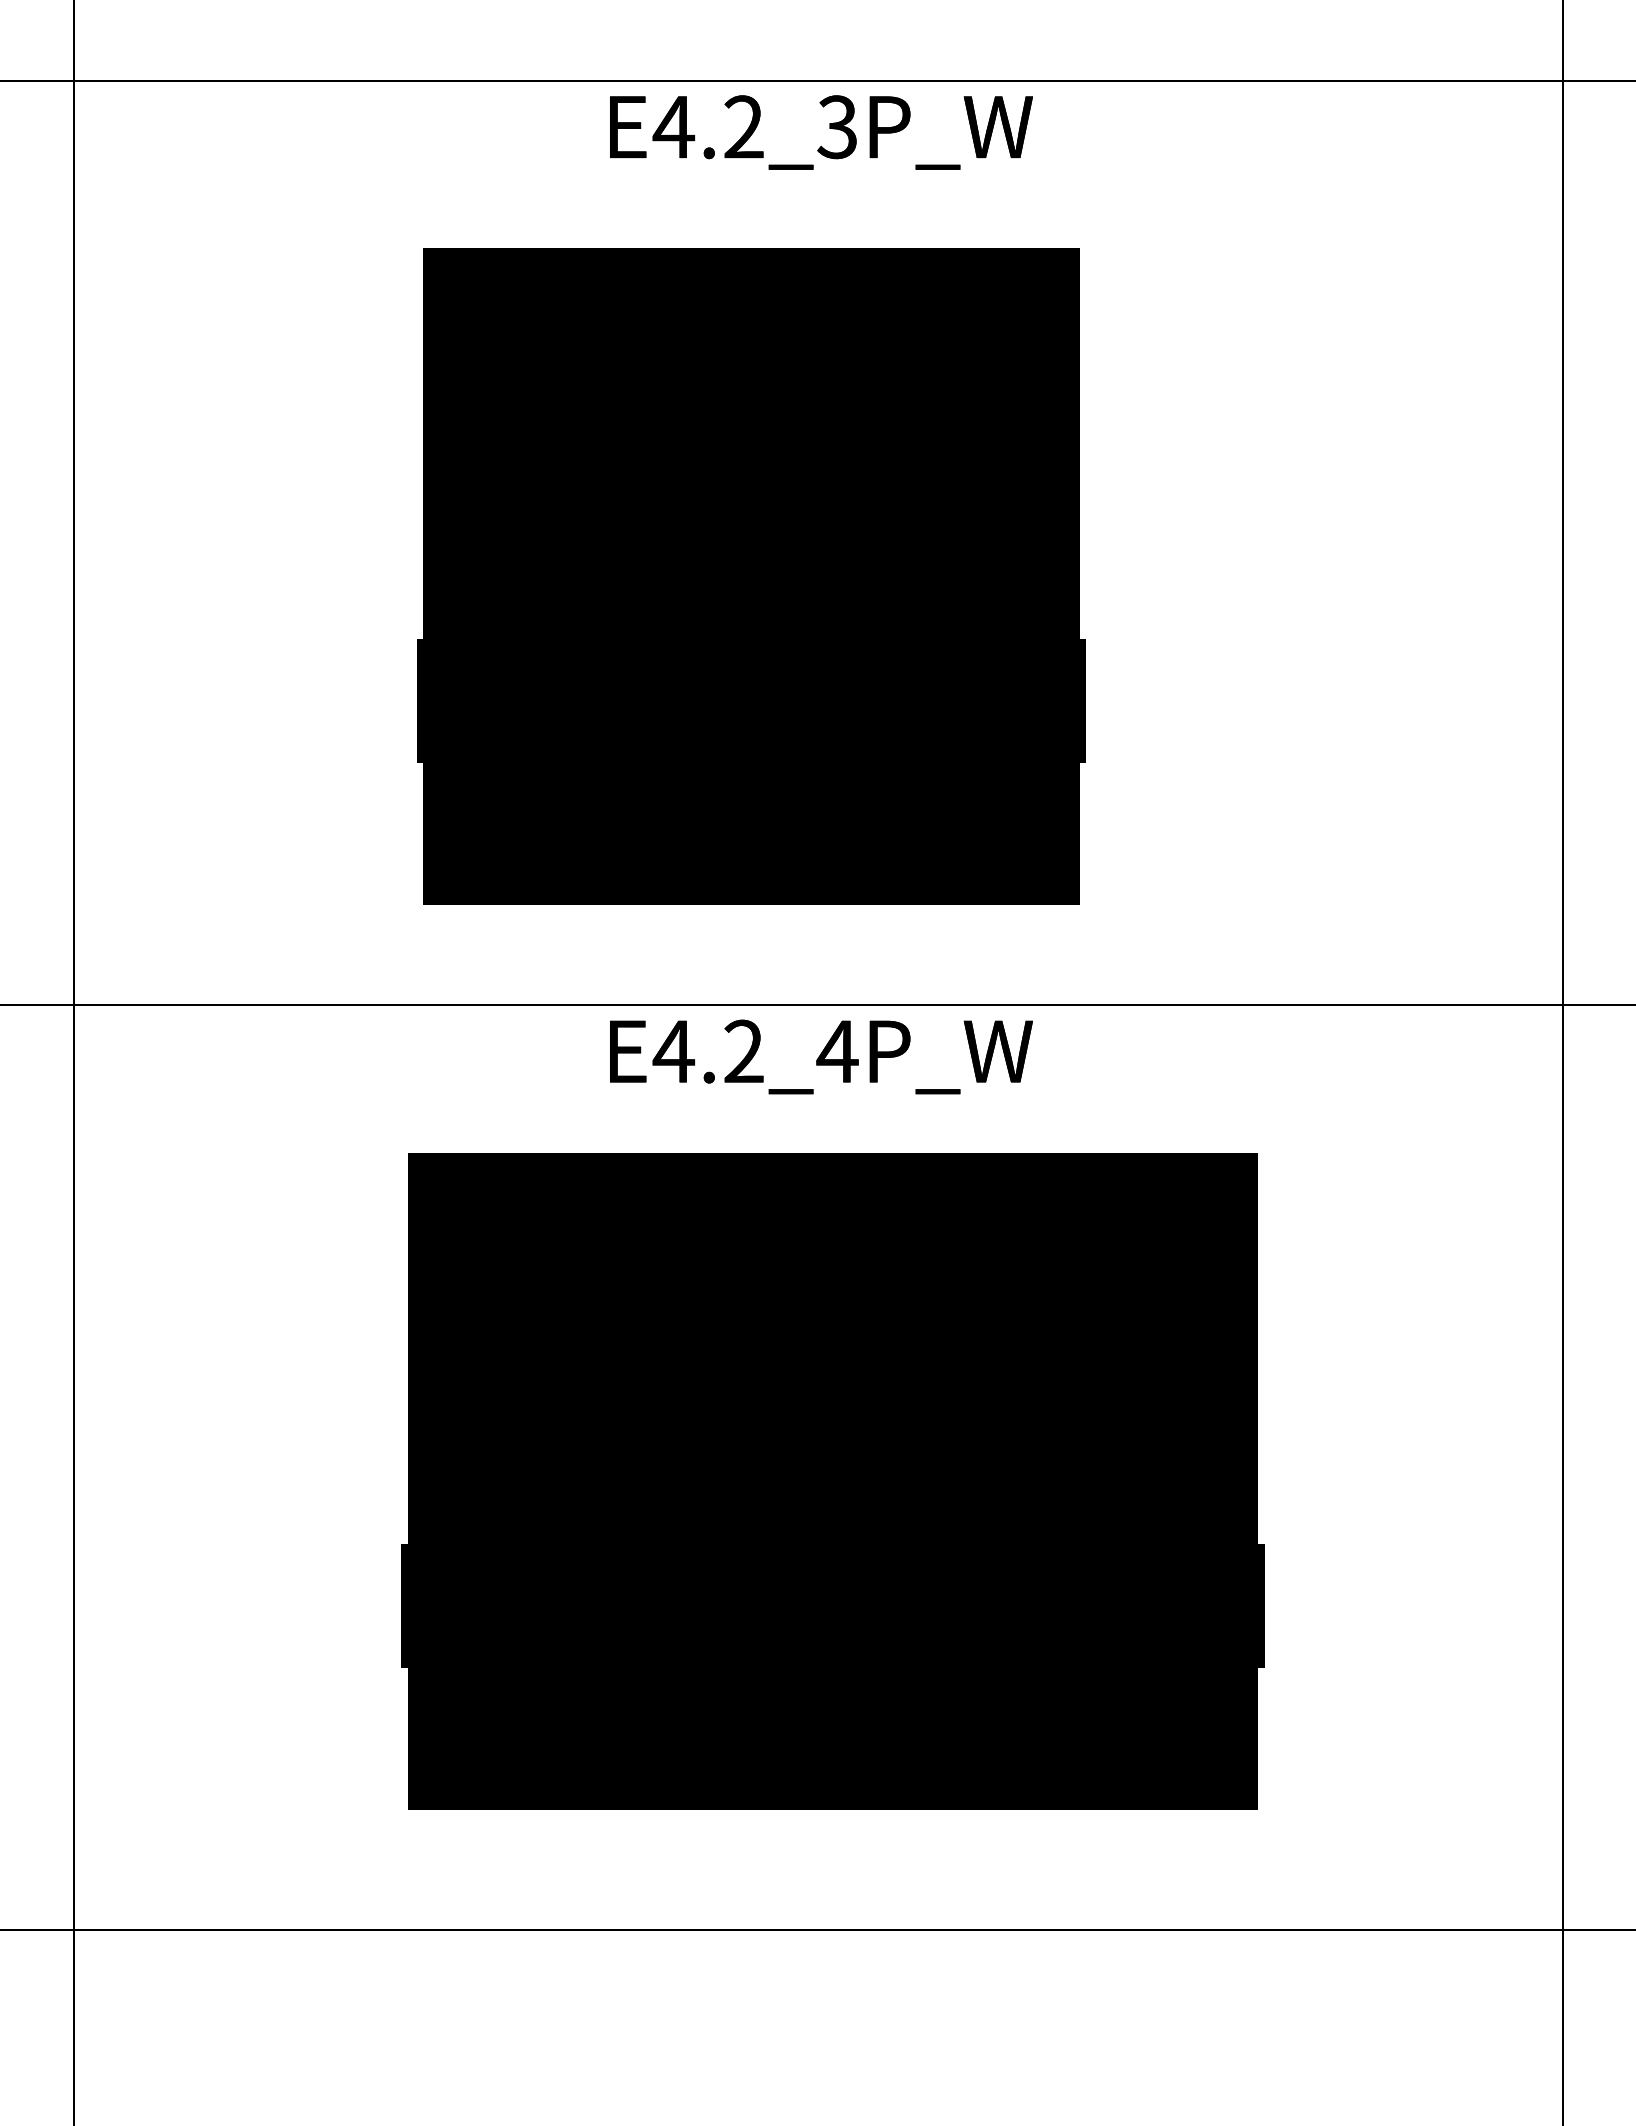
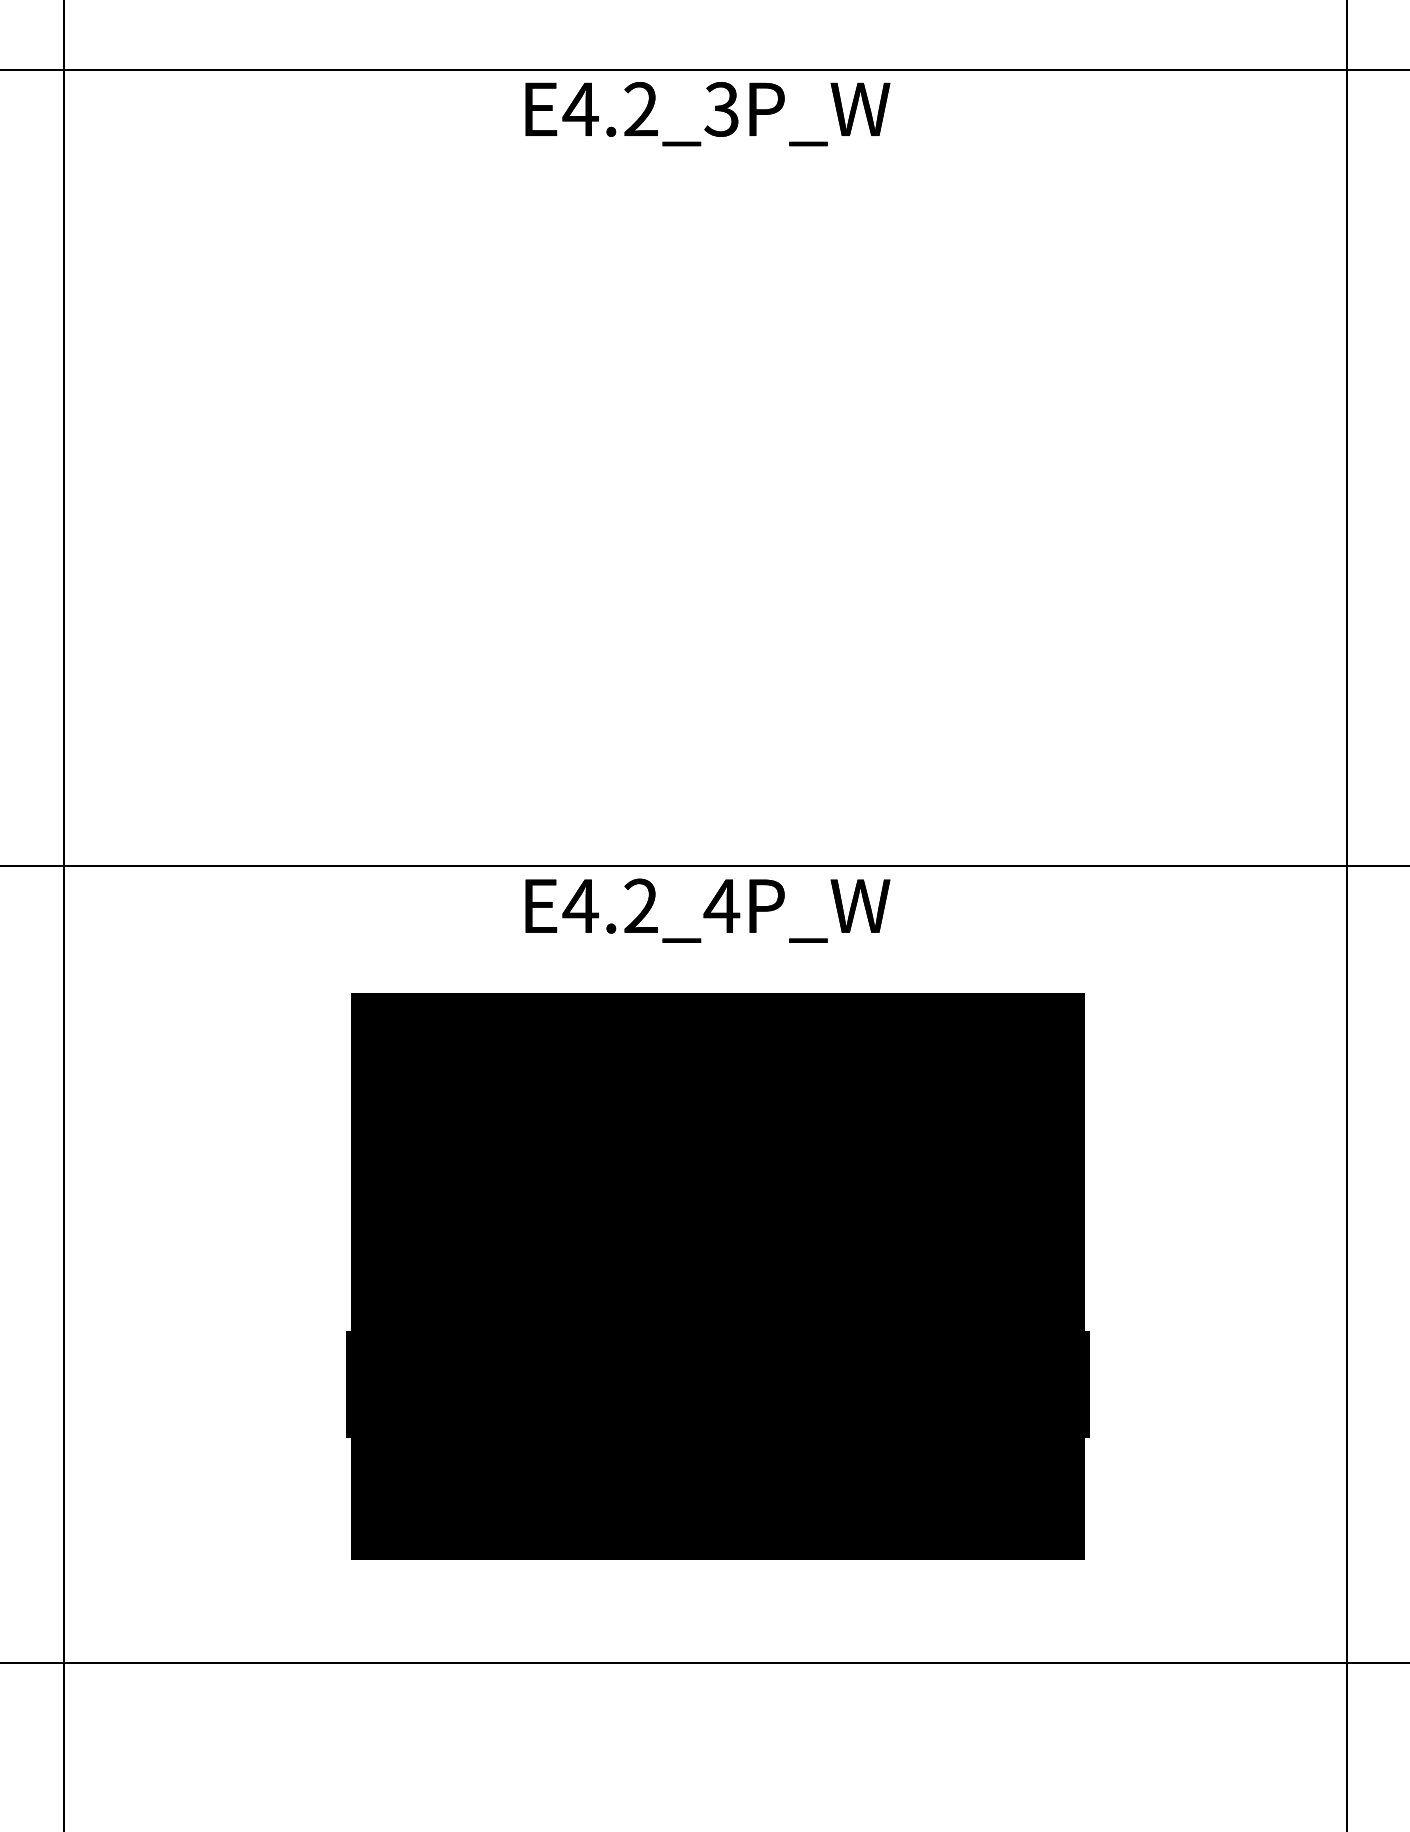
part: (751, 576) -> (647, 496), removed

